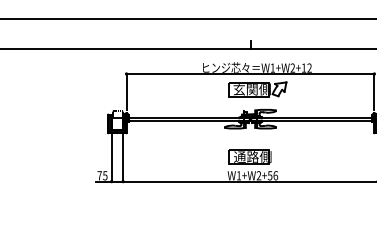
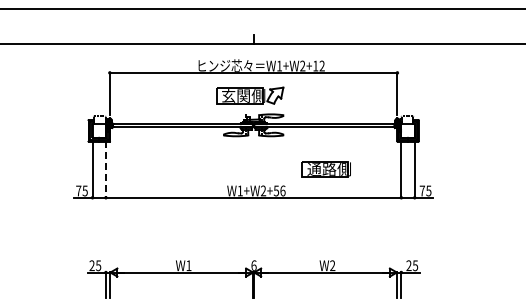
part: (258, 89) -> (250, 95), moved
part: (249, 157) -> (325, 169), moved
line: (122, 158) -> (105, 170), solid -> dashed

